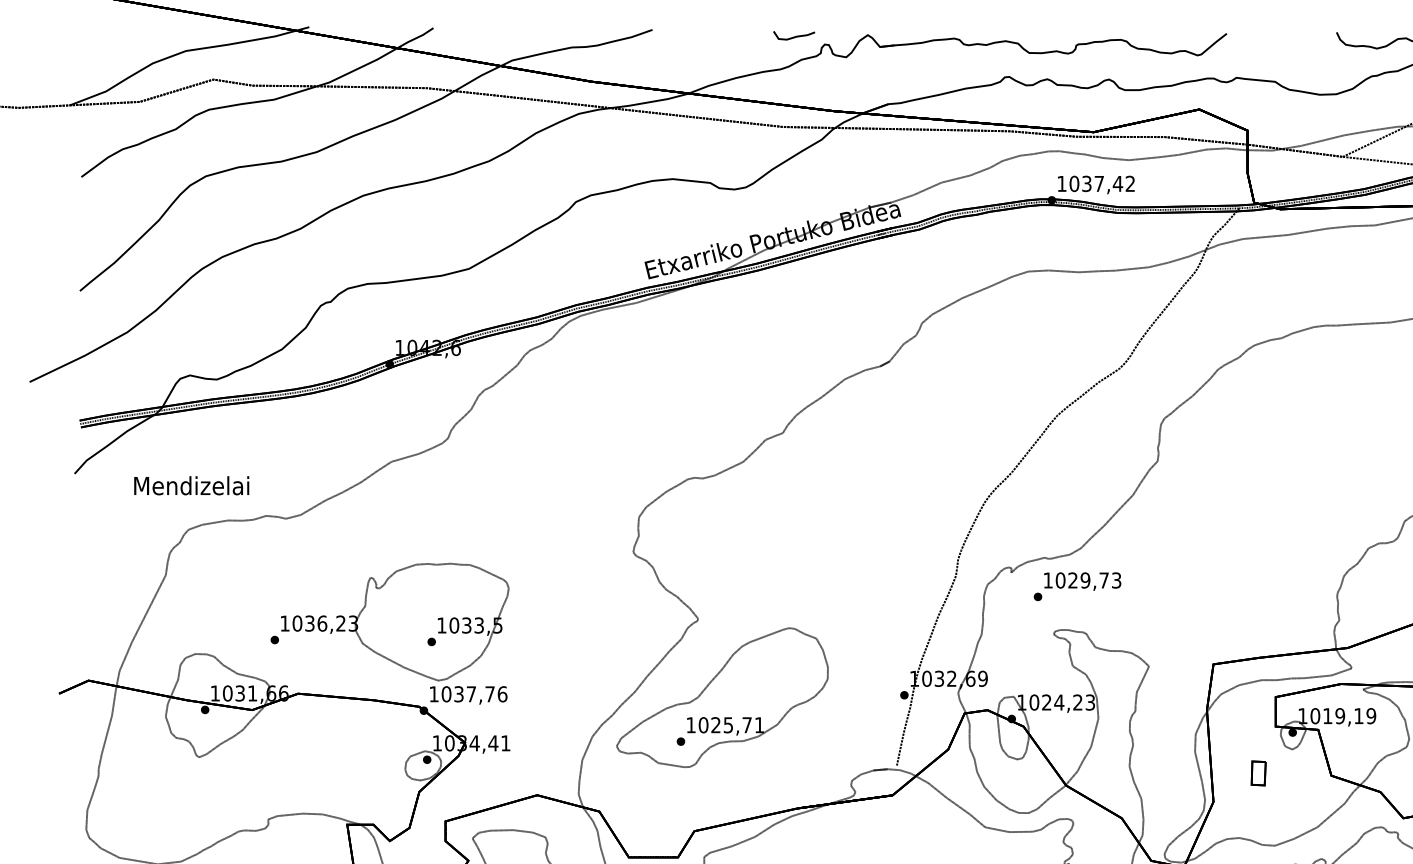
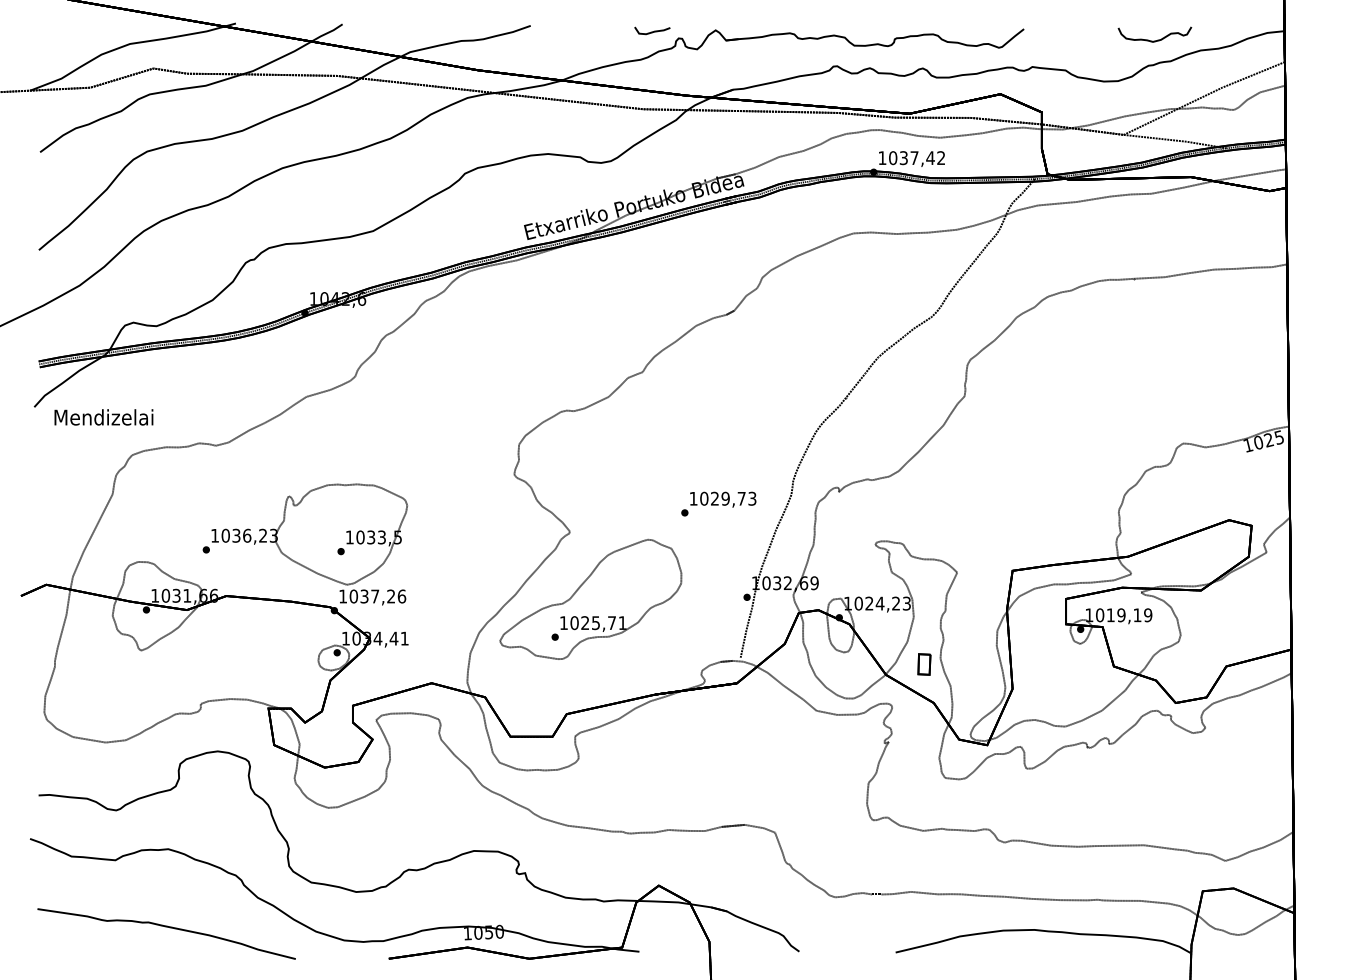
text: (191, 485) -> (103, 417), moved
text: (1077, 585) -> (718, 503), moved
text: (490, 694) -> (391, 596), 1037,76 -> 1037,26
part: (1258, 773) -> (924, 664), moved

